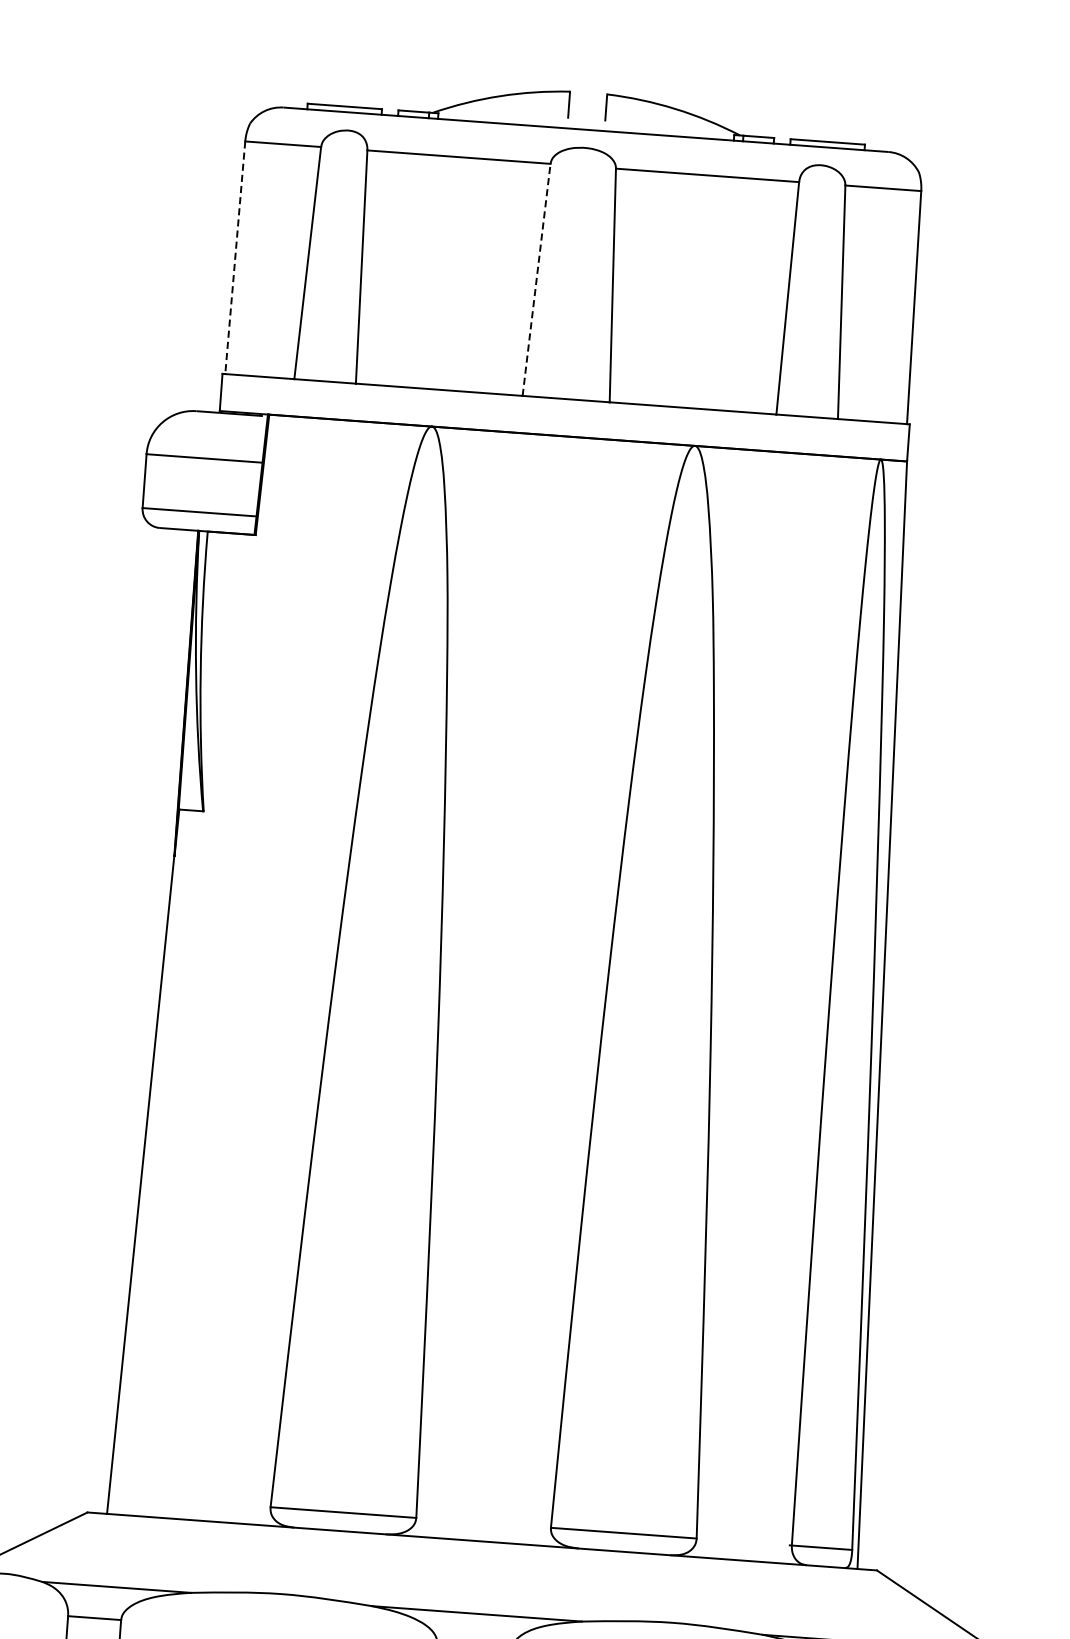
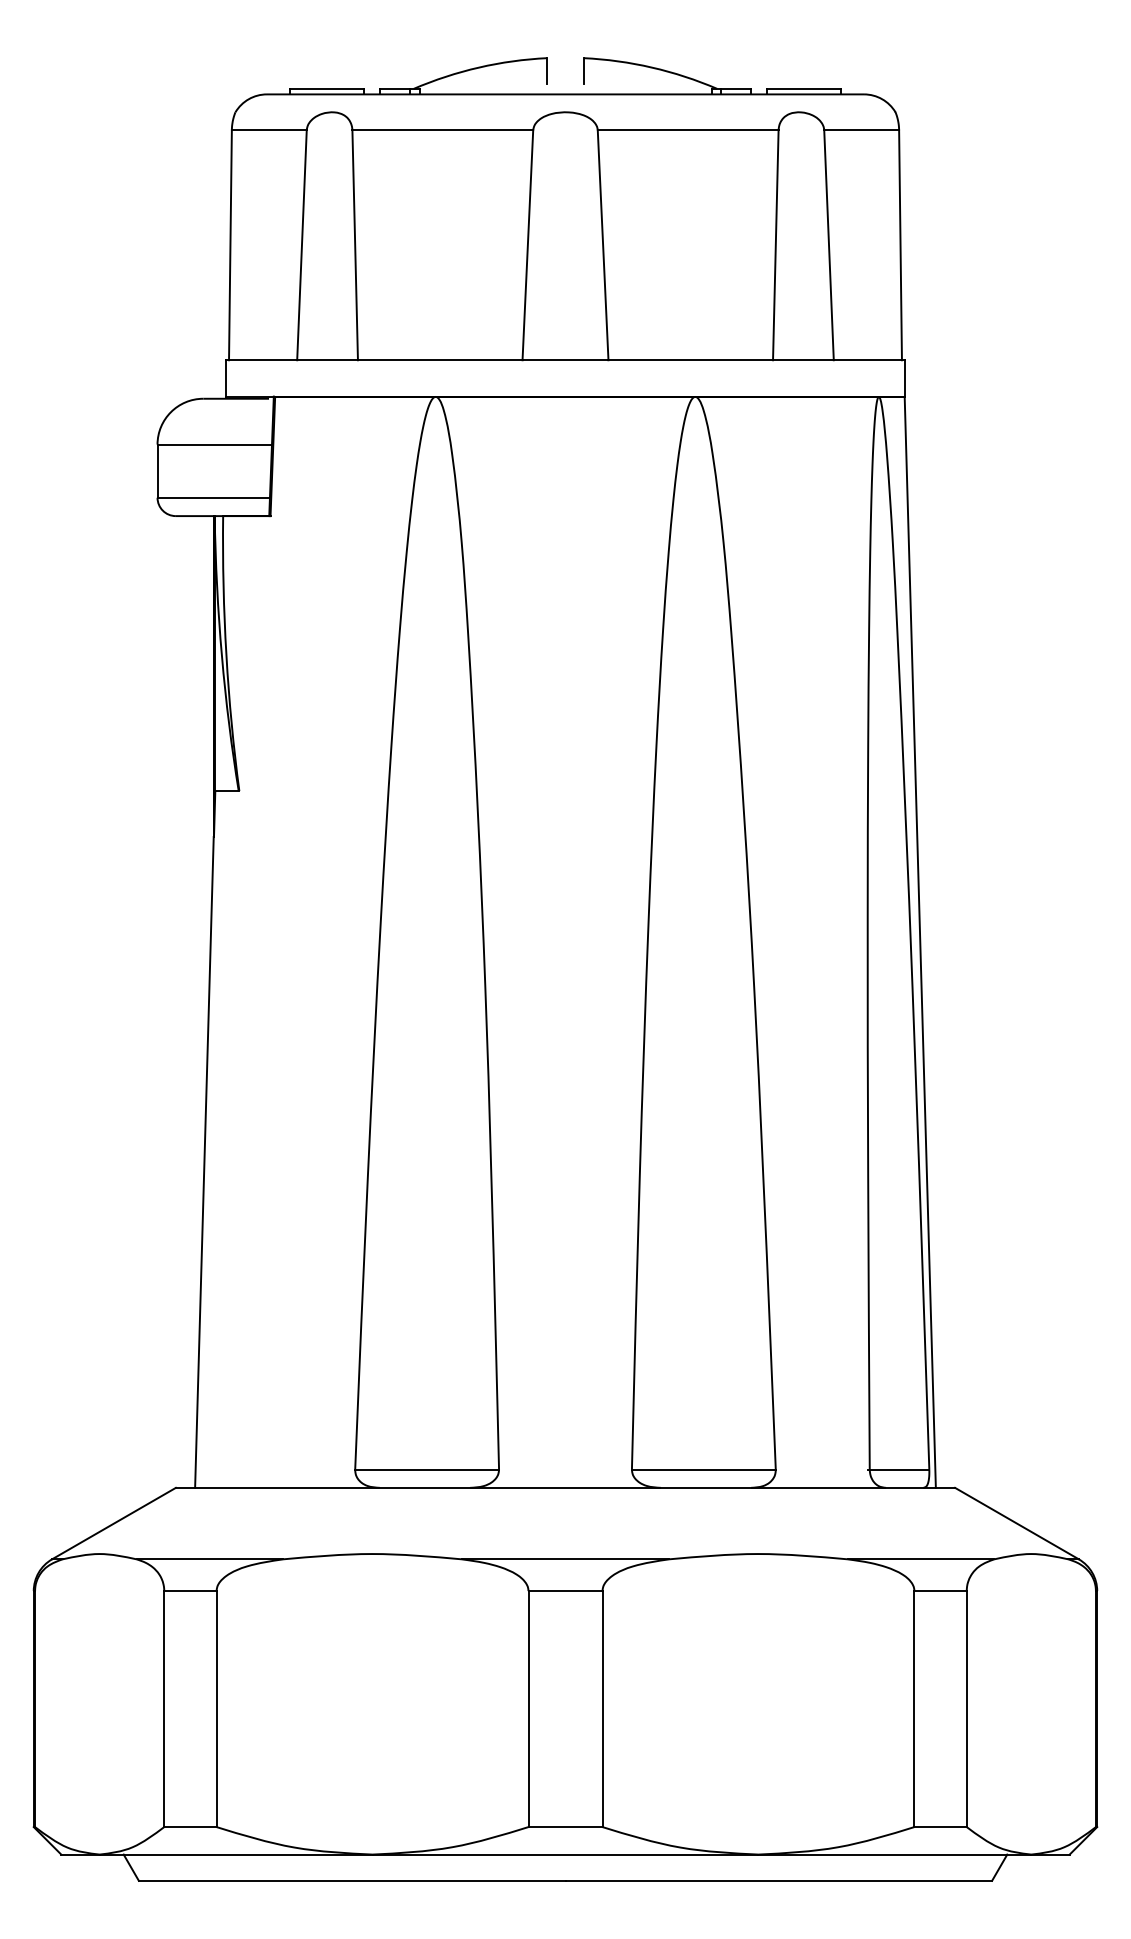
line: (235, 257) -> (230, 245), dashed -> solid
line: (536, 279) -> (527, 244), dashed -> solid

